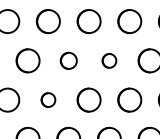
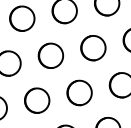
circle: (68, 60) -> (50, 55), size x1.43
circle: (109, 60) -> (93, 47), size x1.67
circle: (48, 99) -> (37, 100), size x1.67

